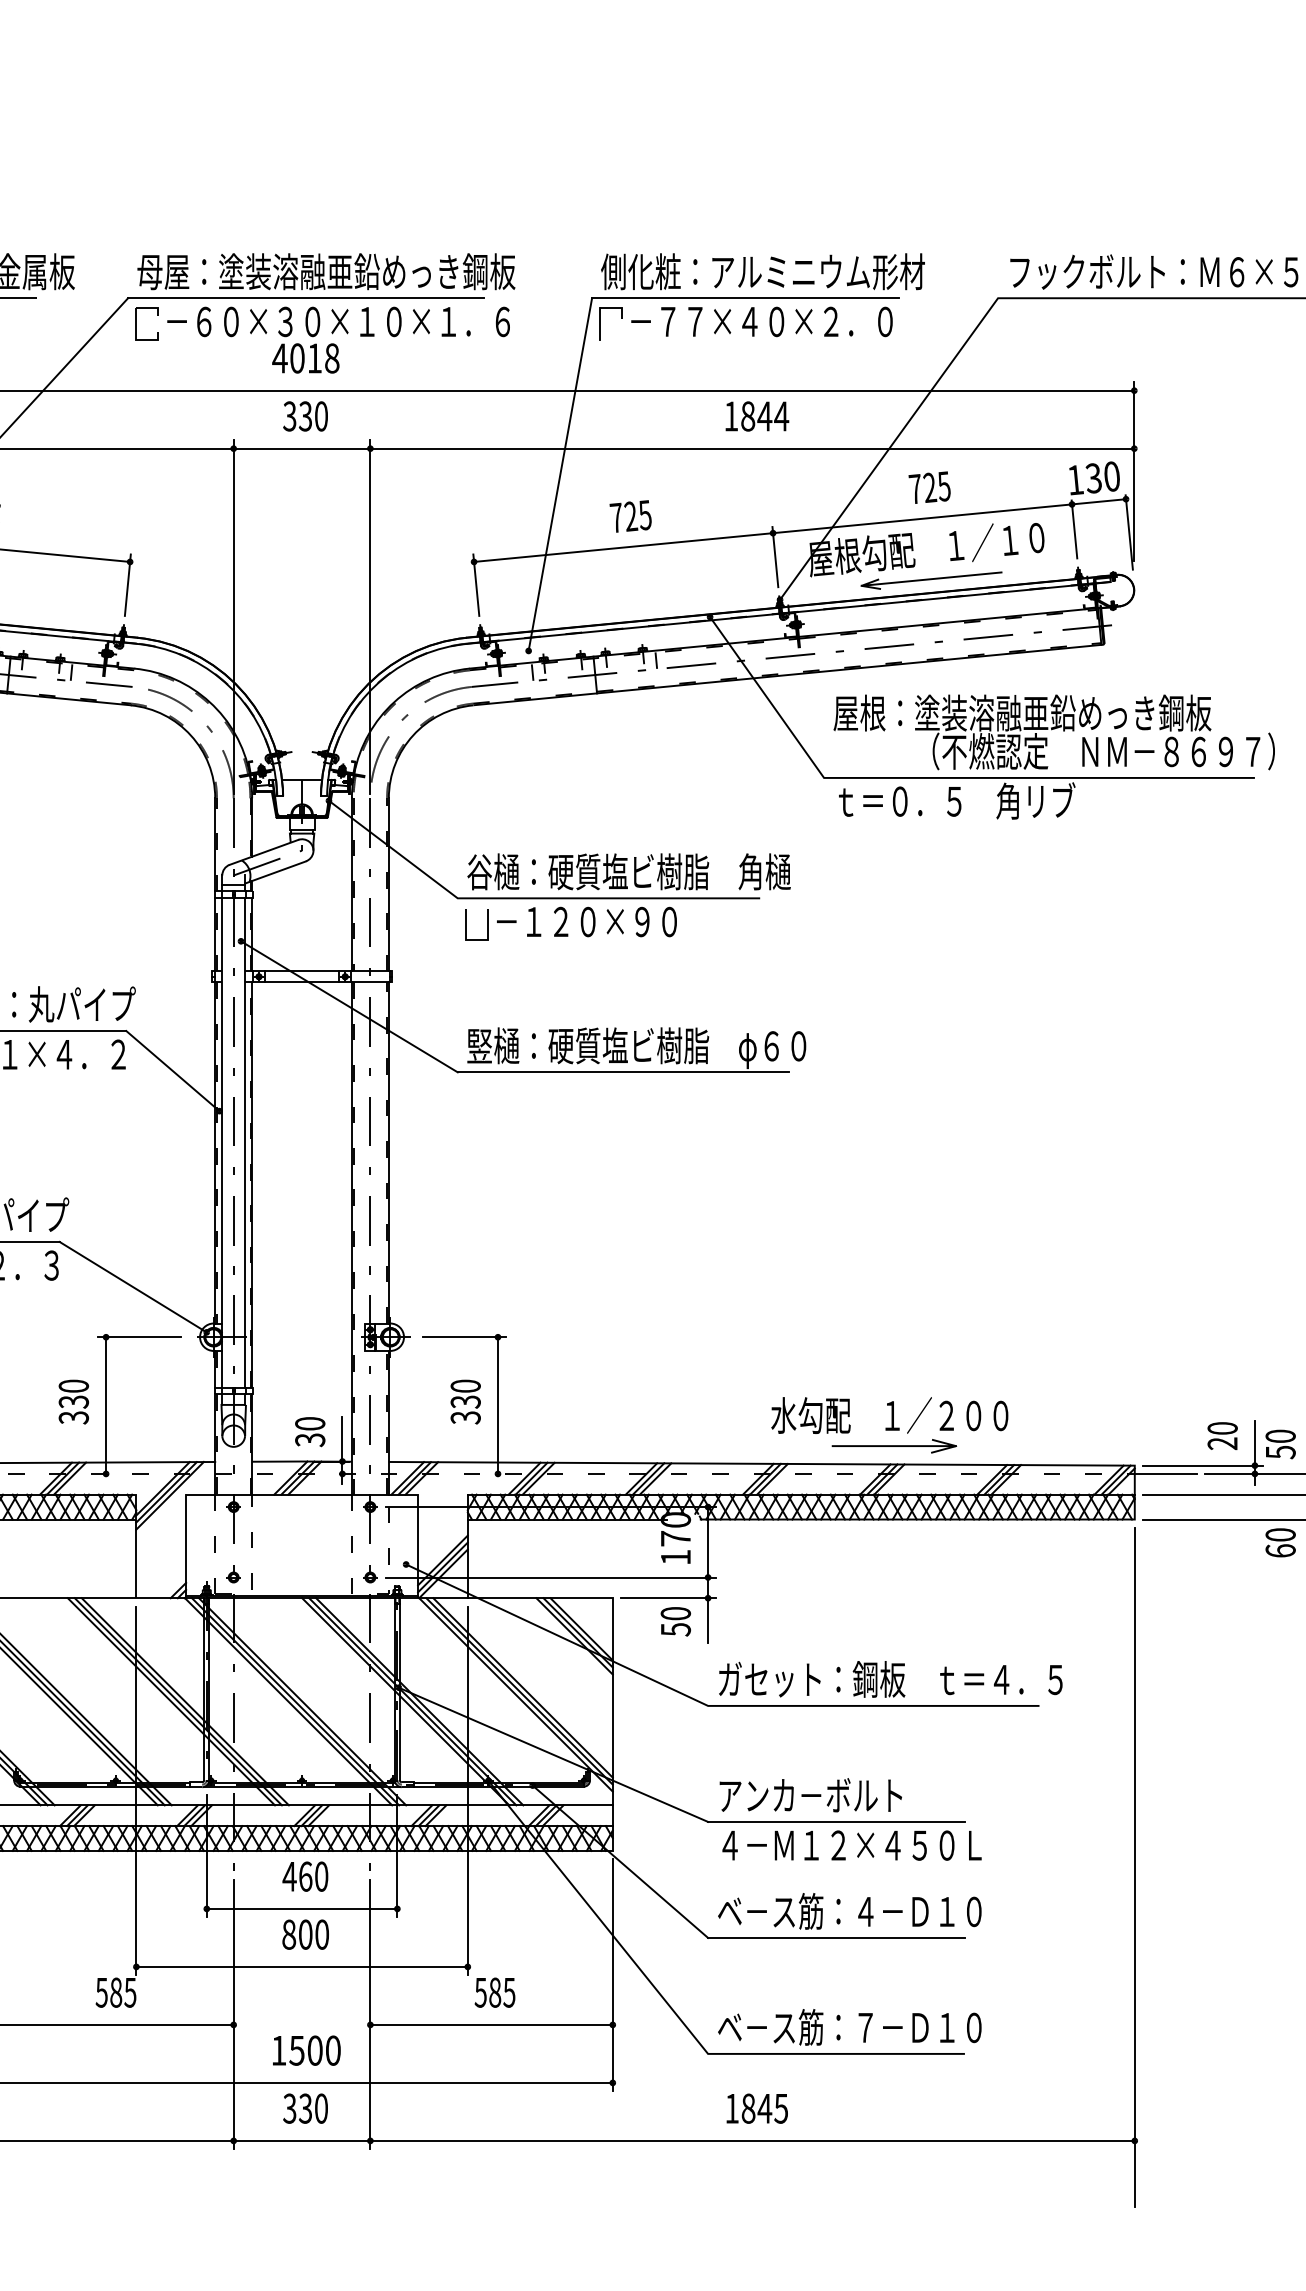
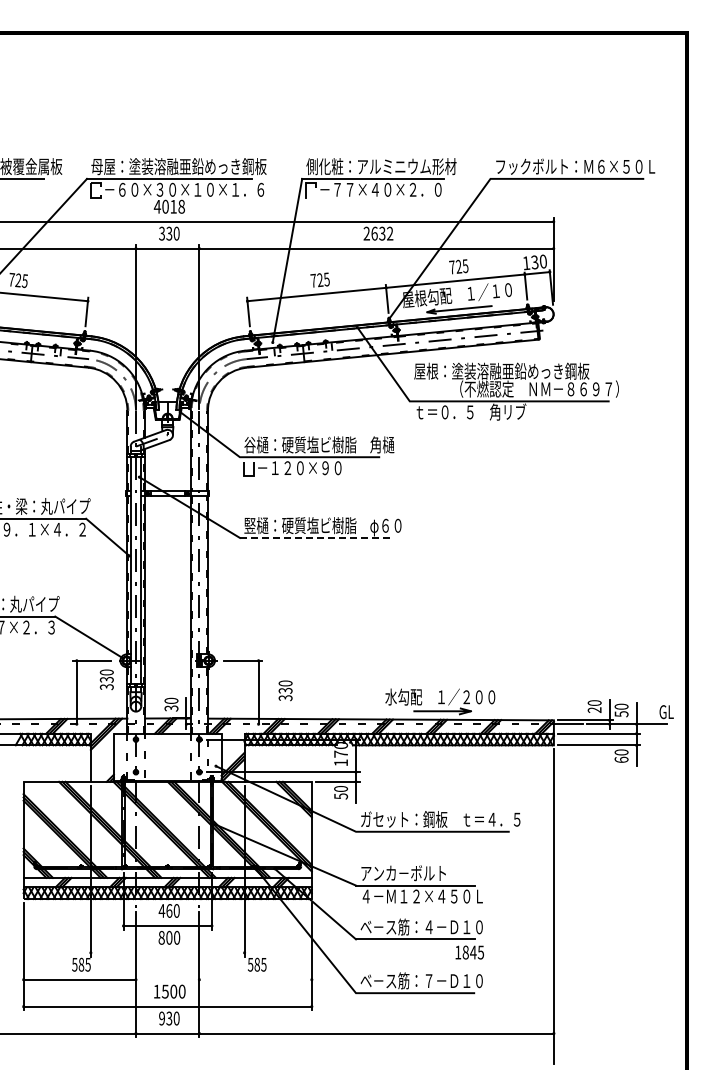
text: (756, 415) -> (378, 233), 1844 -> 2632
line: (622, 1071) -> (316, 537), solid -> dashed
text: (73, 1401) -> (106, 679), moved
text: (465, 1401) -> (285, 690), moved
line: (301, 1966) -> (167, 952), removed
line: (491, 2024) -> (255, 979), removed
text: (288, 2108) -> (161, 1018), 330 -> 930
text: (756, 2108) -> (469, 952), moved

